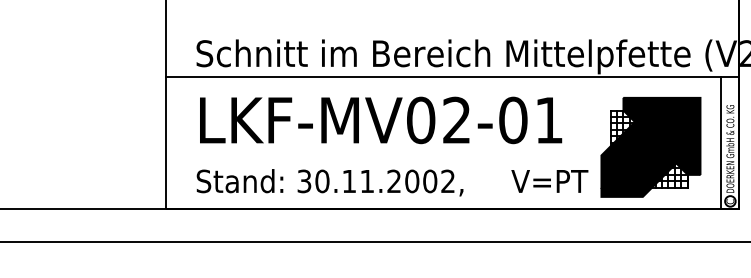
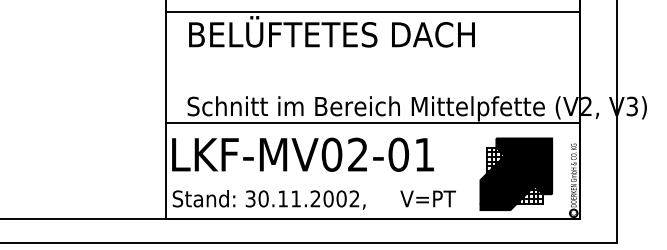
text: (380, 120) -> (302, 154), moved
line: (721, 143) -> (567, 171), removed
text: (391, 182) -> (313, 199), moved

